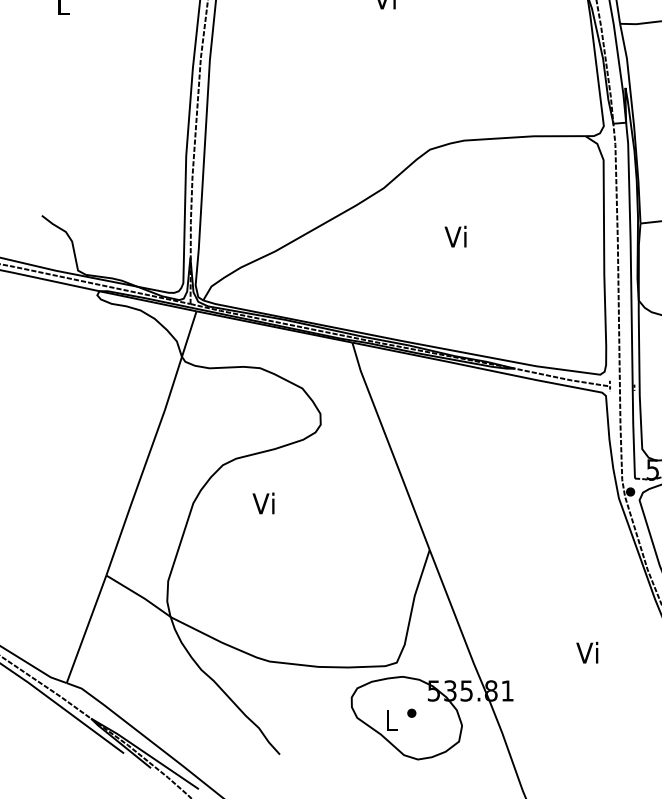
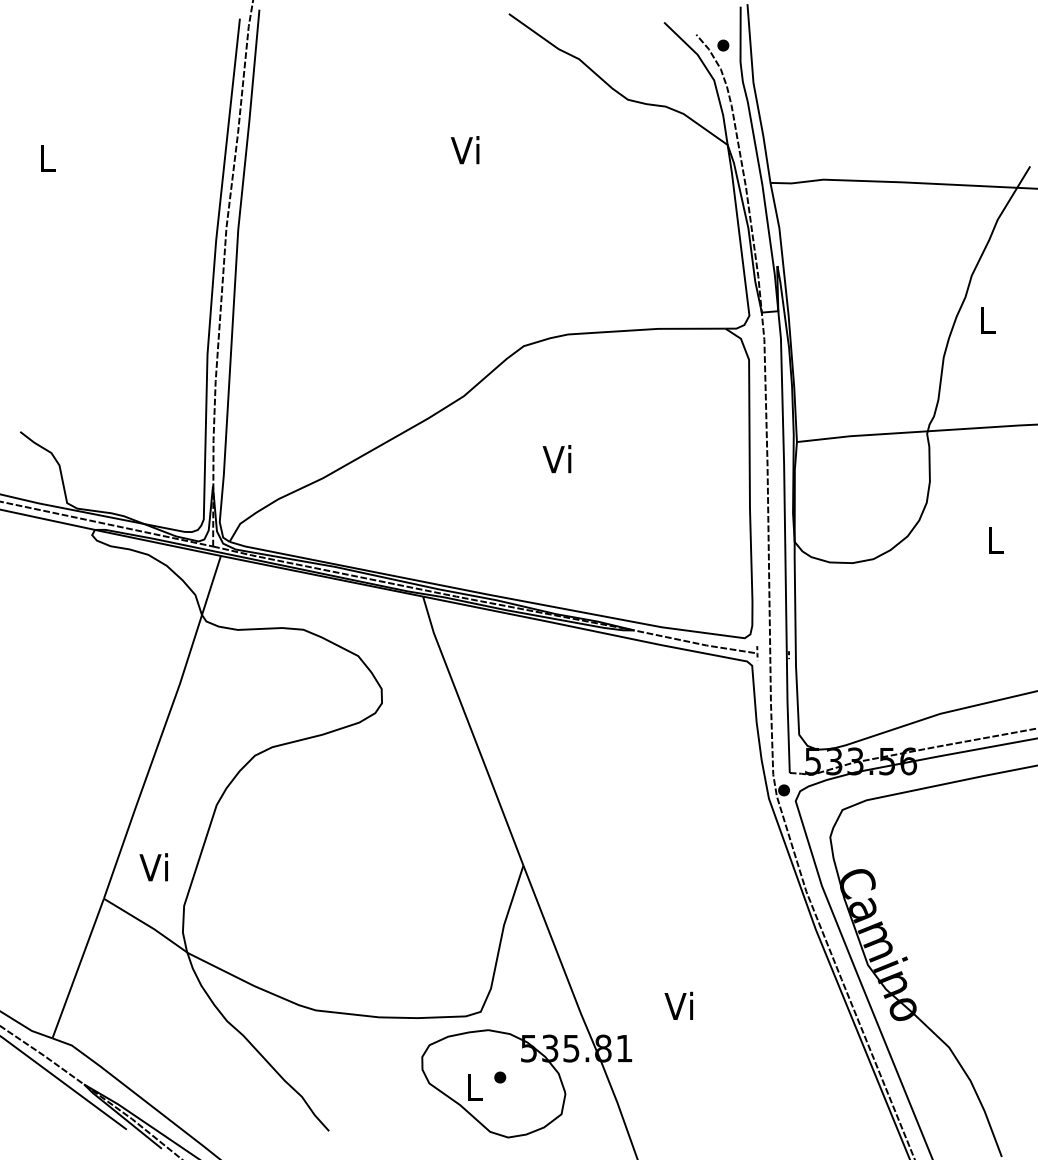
text: (263, 503) -> (153, 867), moved
text: (586, 652) -> (678, 1005), moved

